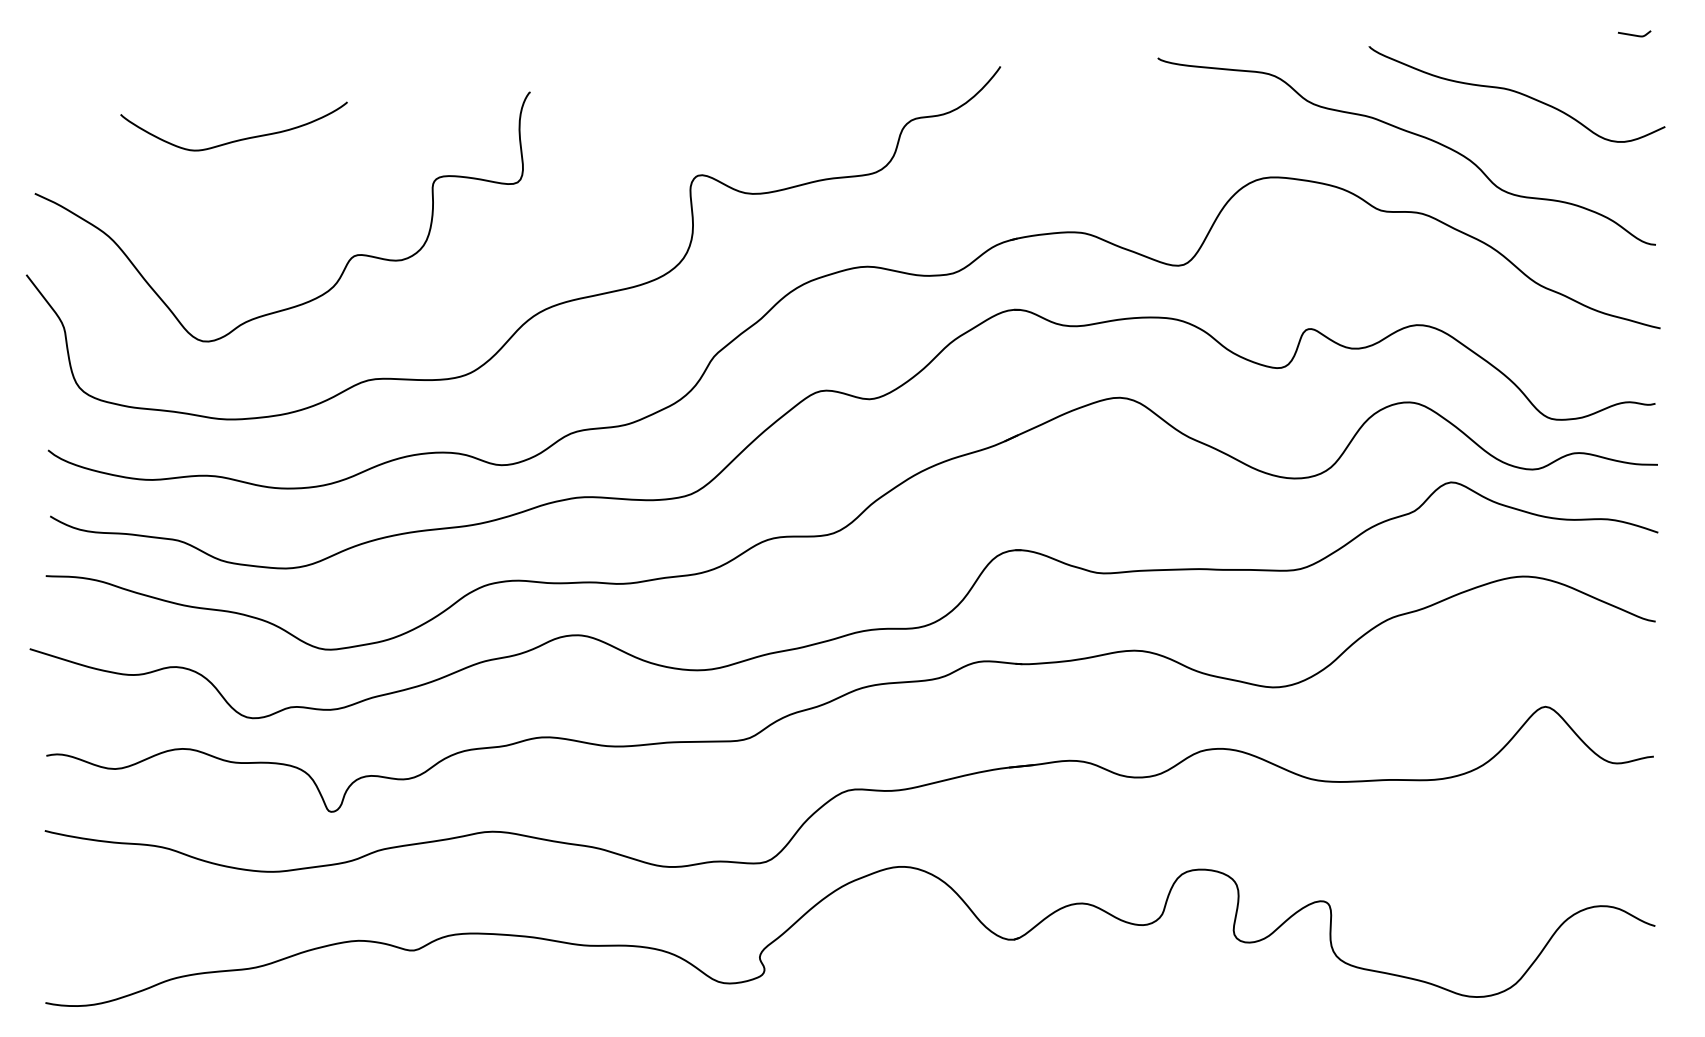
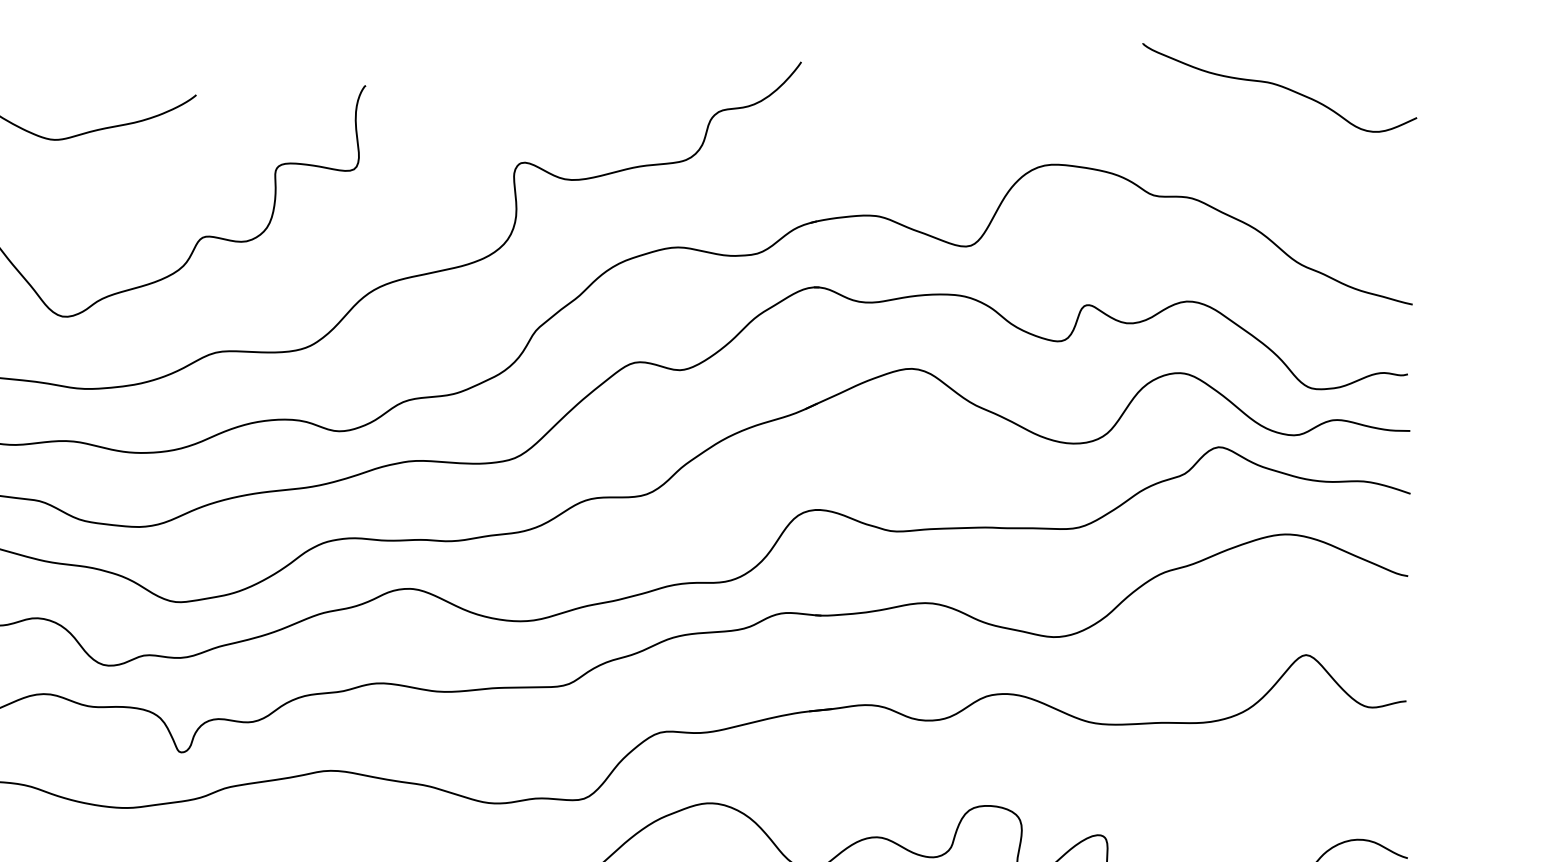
curve: (1634, 34) -> (1388, 32), removed
curve: (1412, 134) -> (1182, 124), removed

